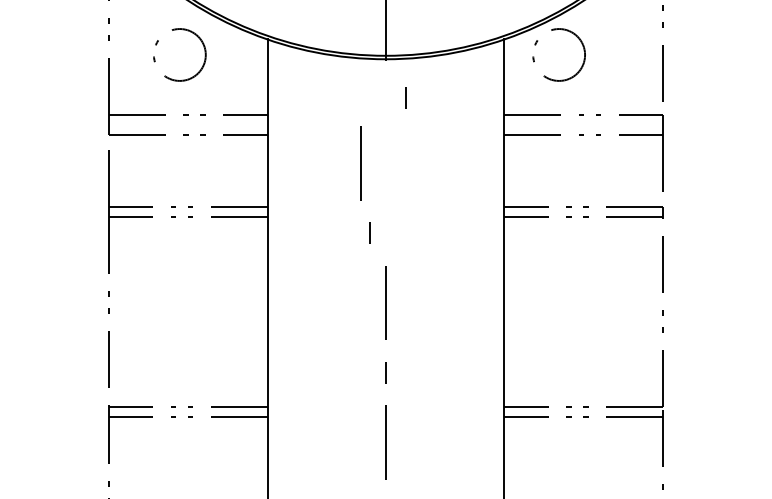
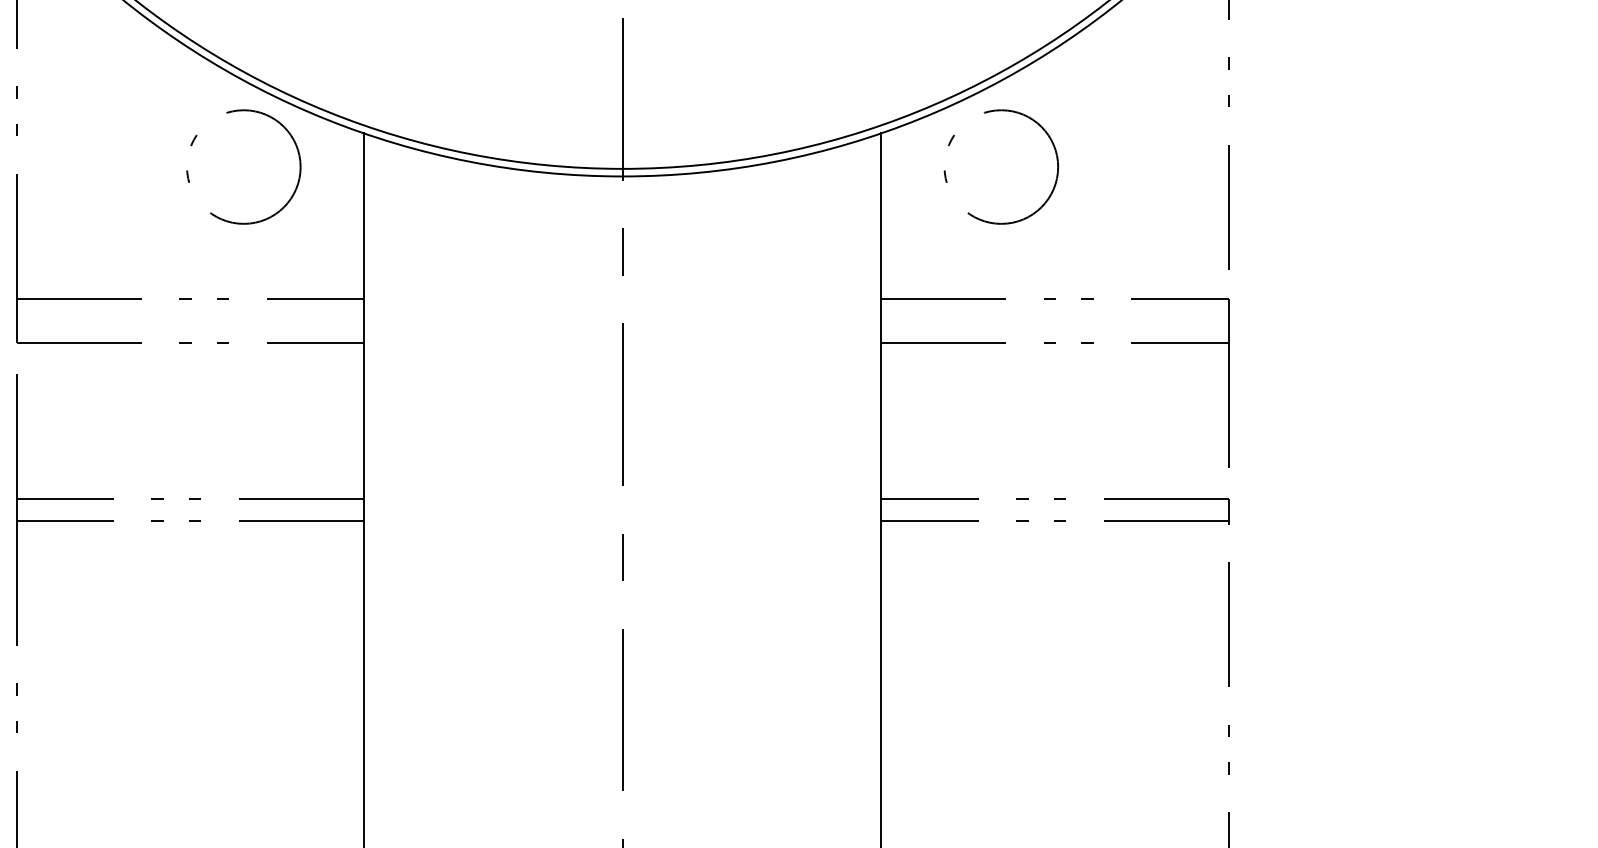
part: (157, 44) -> (194, 144), moved
line: (405, 97) -> (621, 251), moved
line: (360, 163) -> (621, 404), moved
line: (369, 232) -> (621, 555), moved

